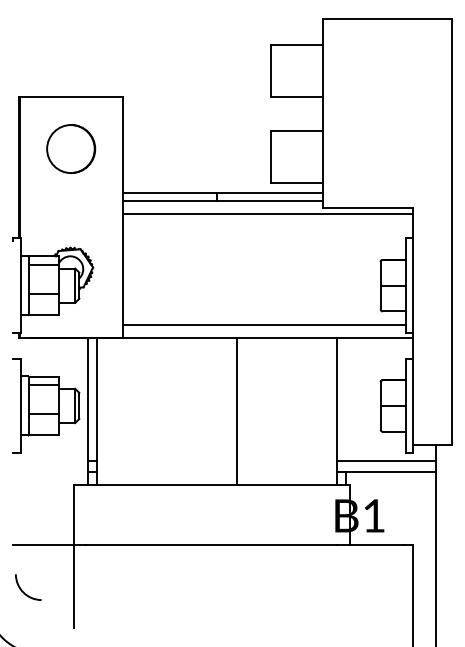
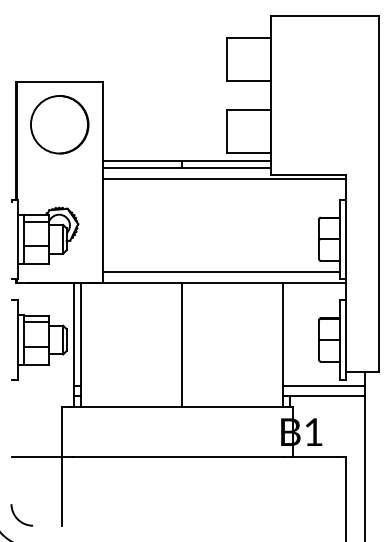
circle: (70, 148) -> (59, 124), size x1.43
line: (236, 411) -> (181, 344), moved
arc: (24, 591) -> (18, 518), moved

